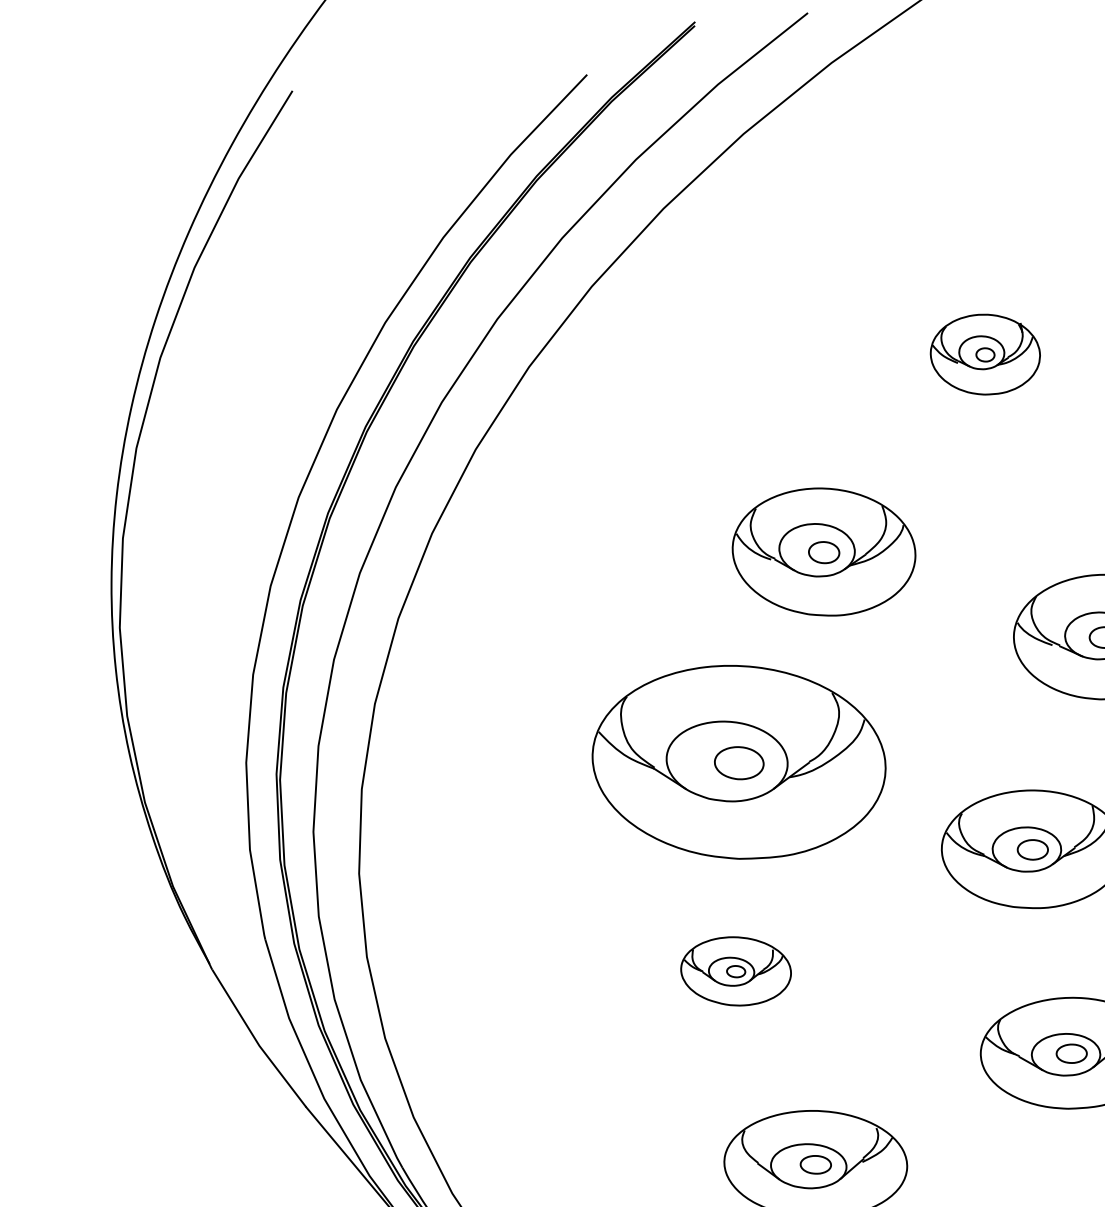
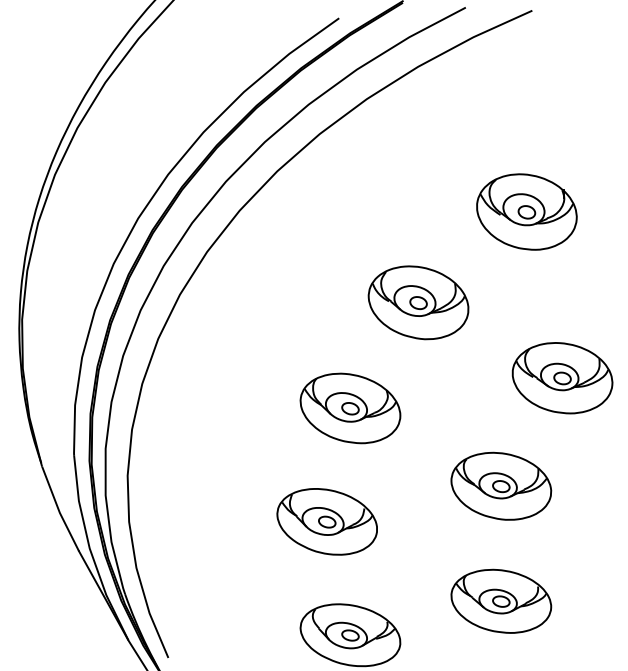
part: (984, 353) -> (526, 211), size x1.67
part: (739, 762) -> (350, 408), size x0.62
part: (734, 970) -> (326, 521), size x1.67

